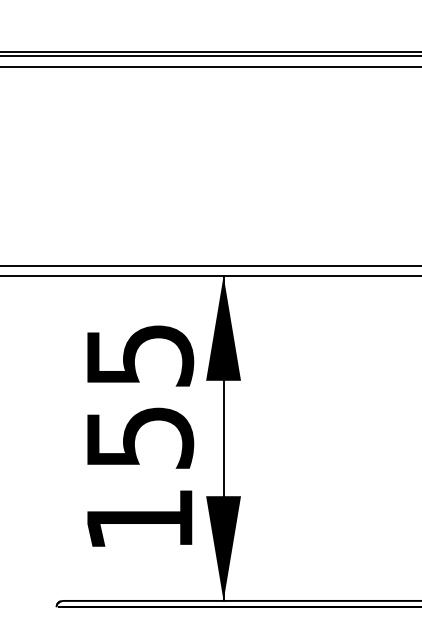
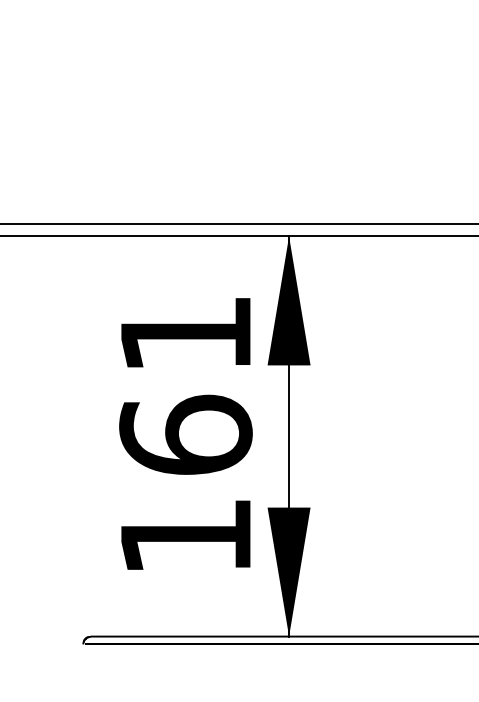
text: (139, 397) -> (185, 385), 155 -> 161

